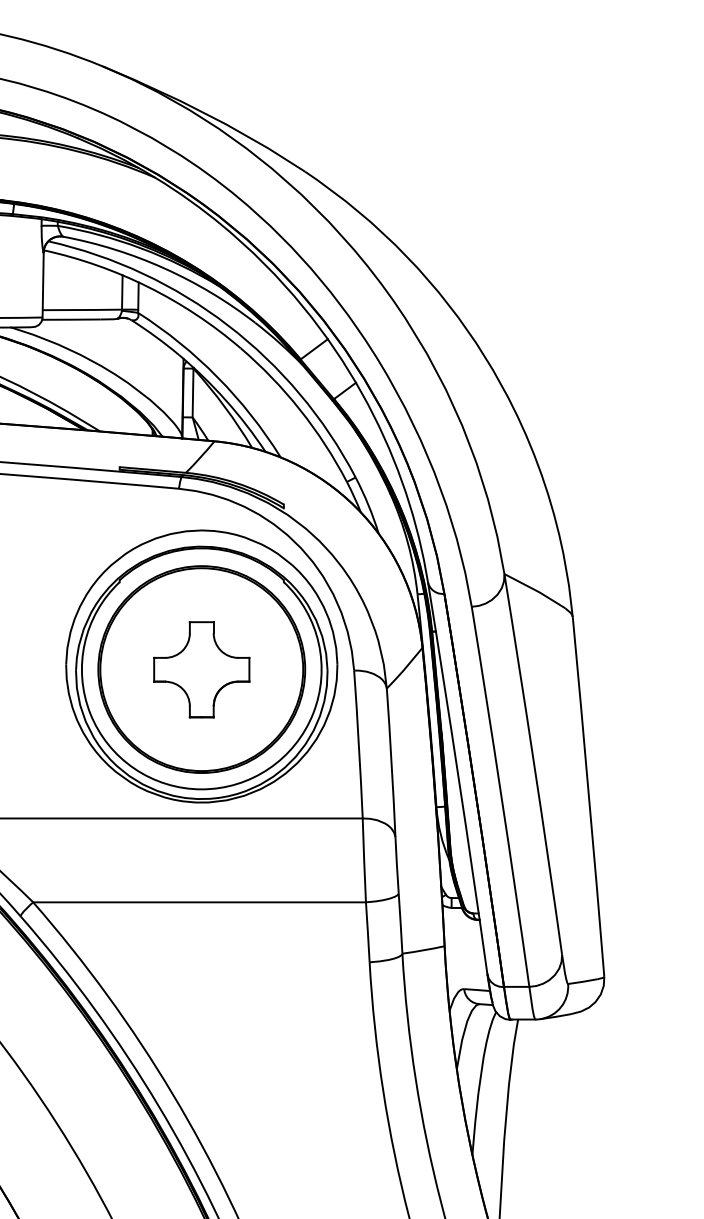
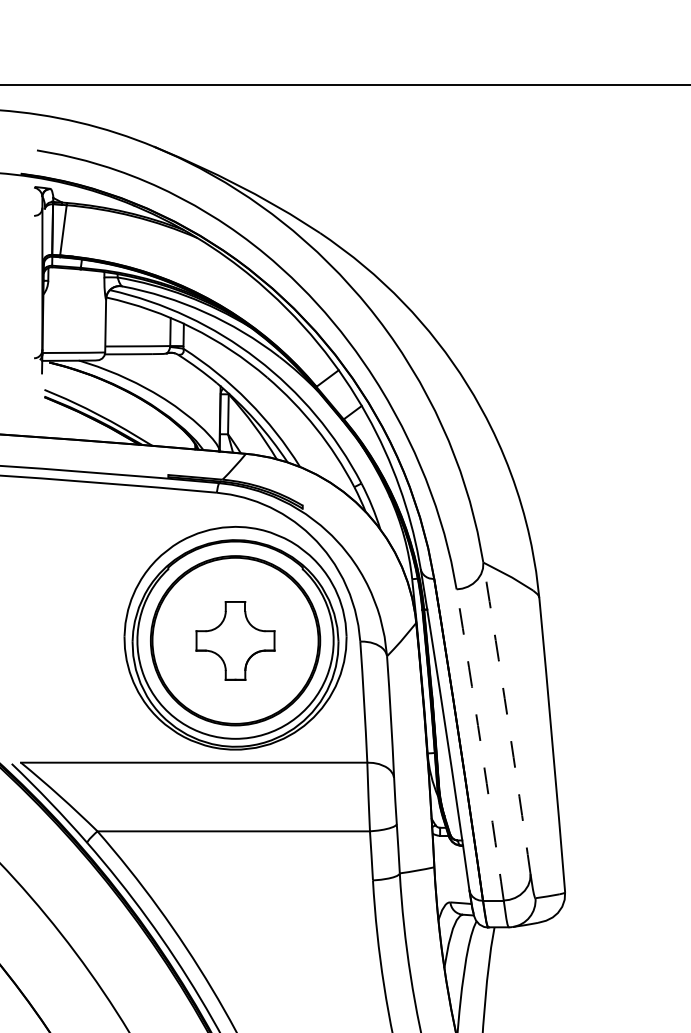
arc: (533, 764) -> (507, 718), solid -> dashed
arc: (500, 796) -> (480, 744), solid -> dashed

